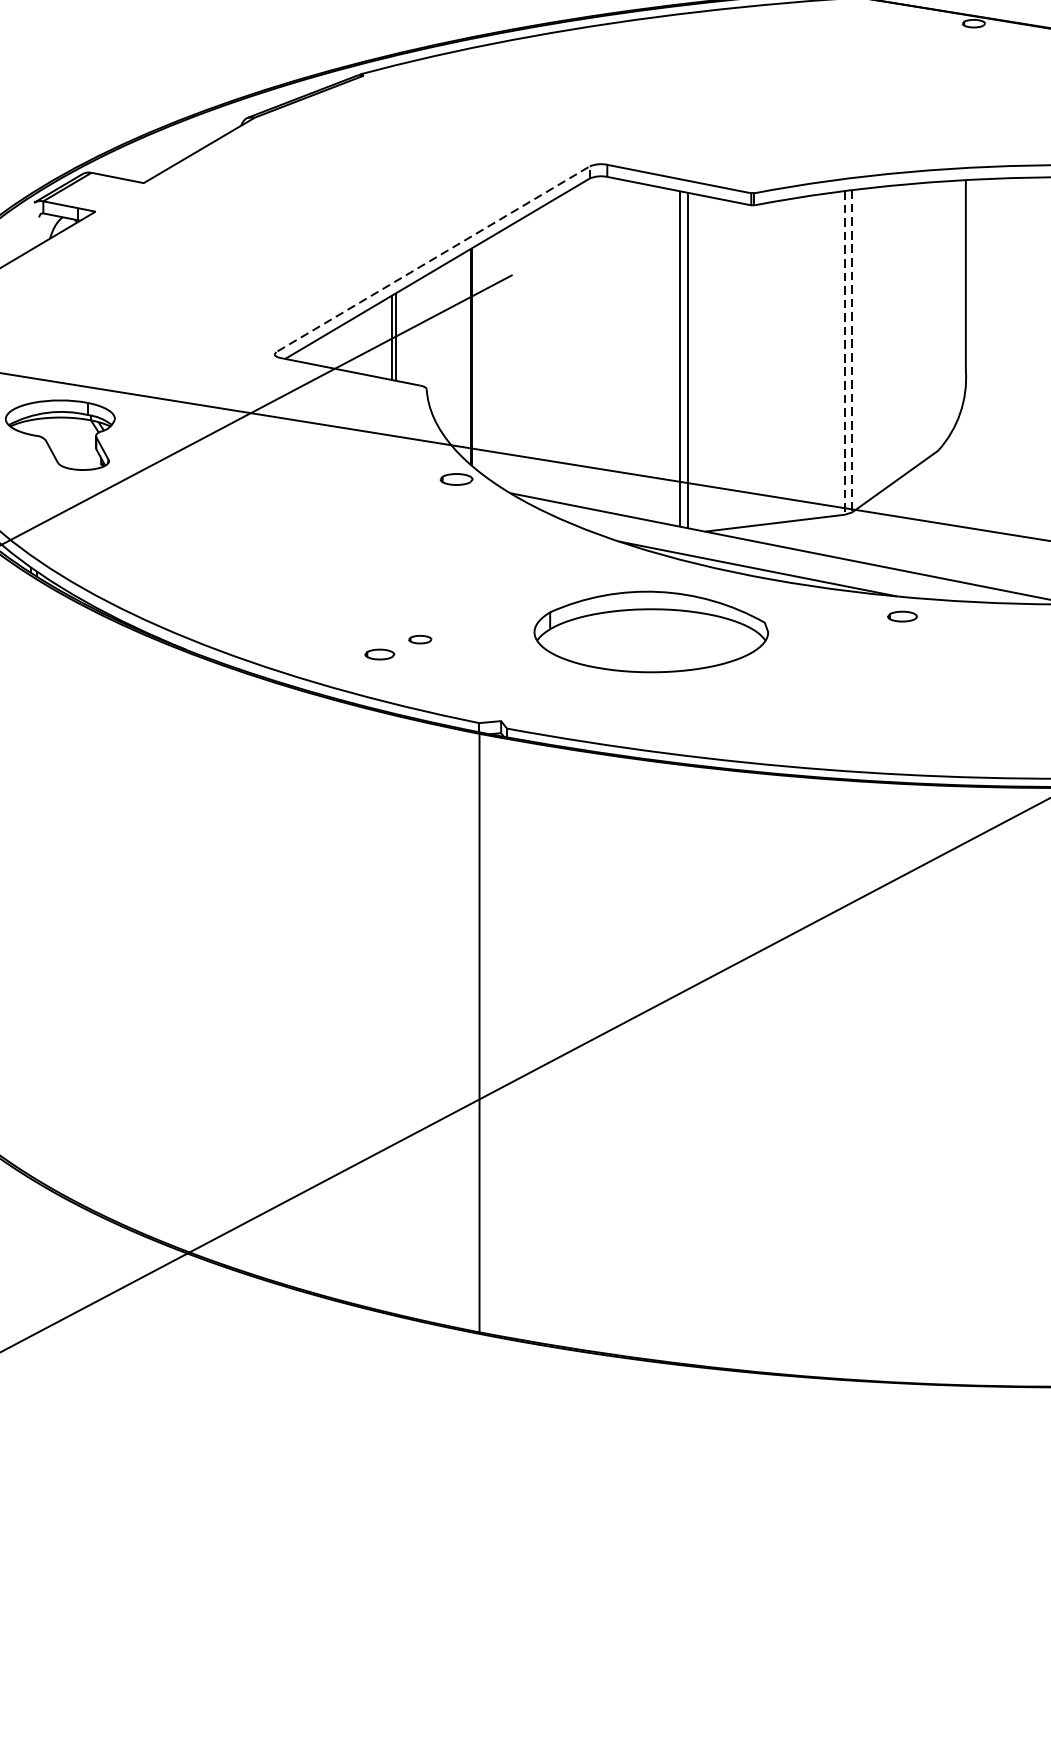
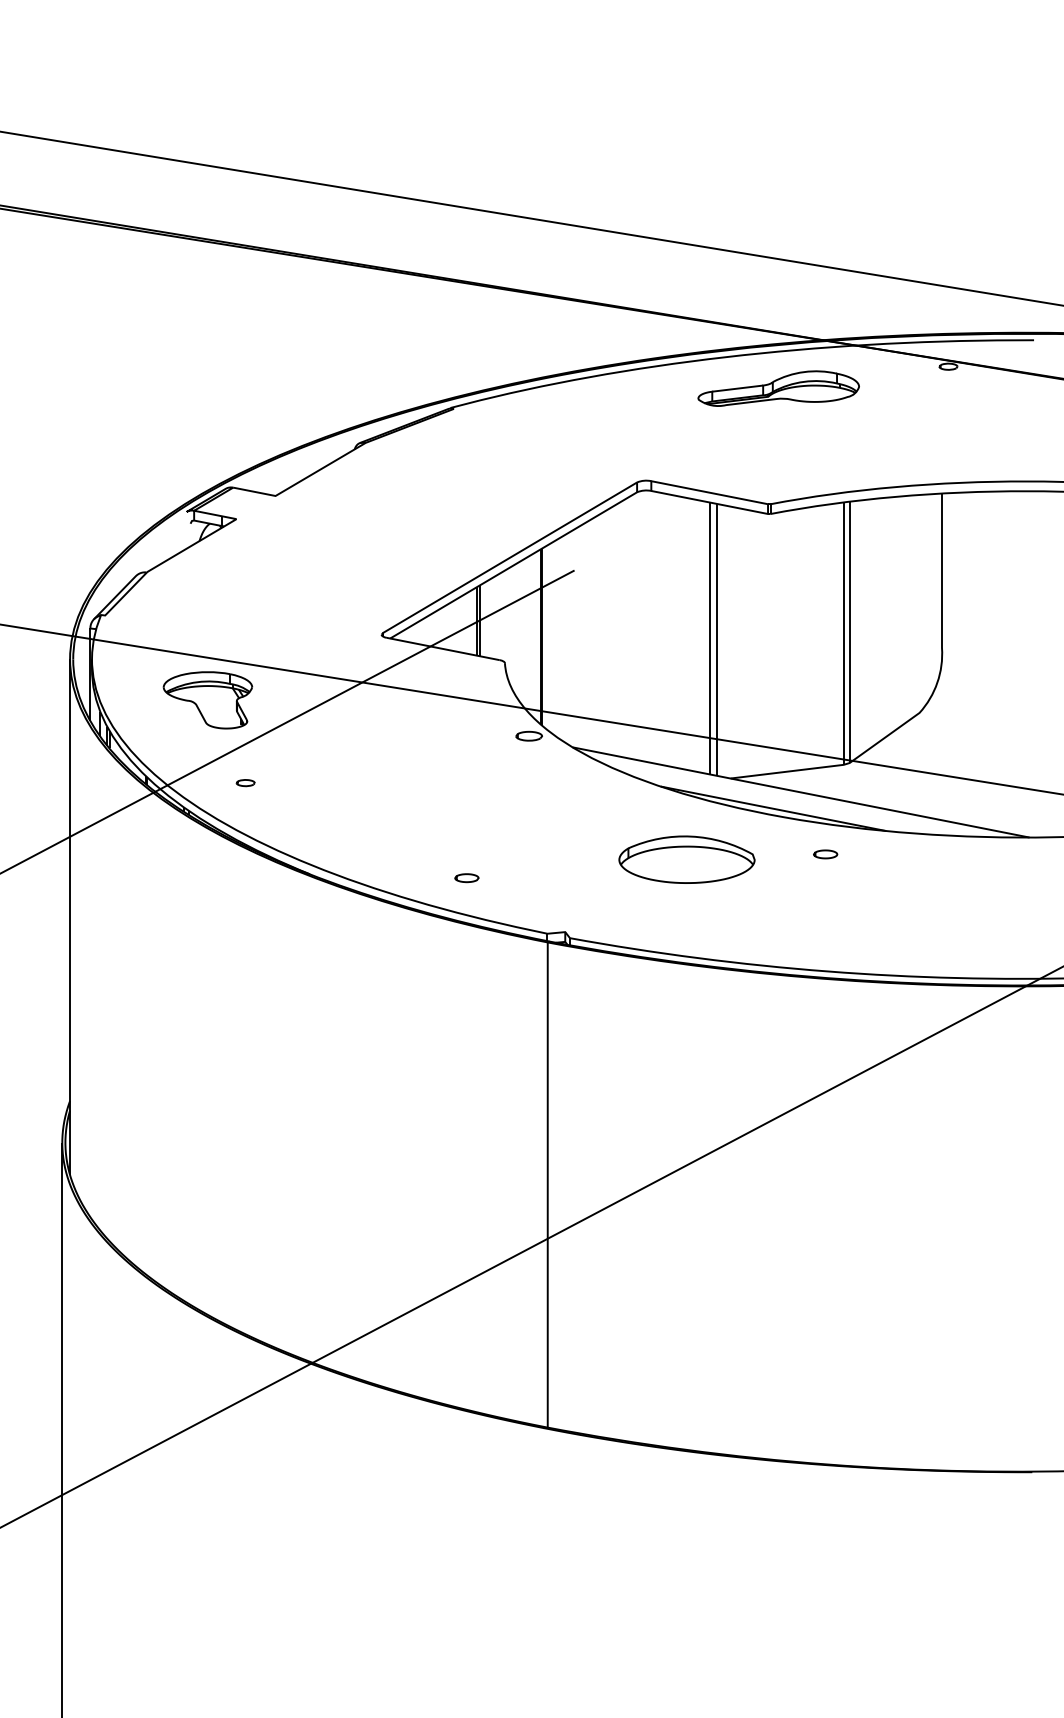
part: (764, 50) -> (778, 388), added
line: (436, 257) -> (512, 556), dashed -> solid
line: (851, 351) -> (849, 632), dashed -> solid
line: (844, 353) -> (843, 634), dashed -> solid
curve: (902, 613) -> (825, 851), moved
part: (650, 631) -> (686, 859), size x0.71
part: (420, 640) -> (245, 783), moved

